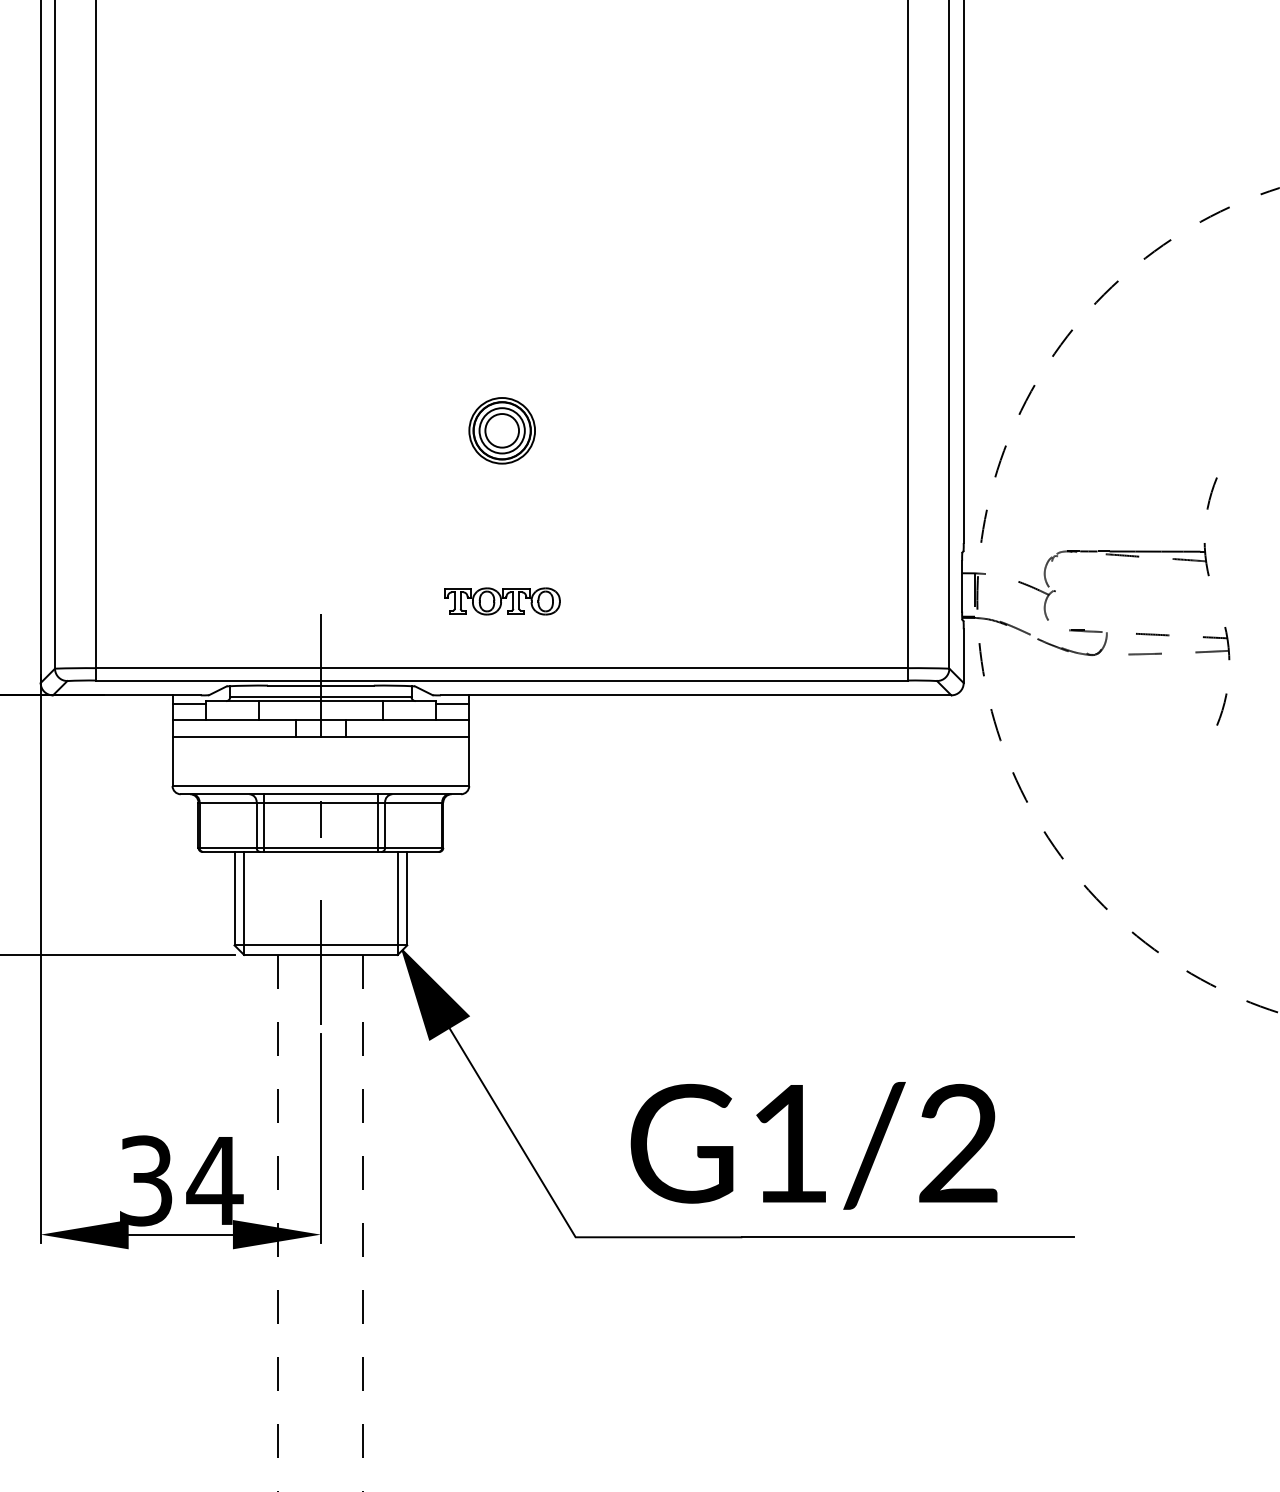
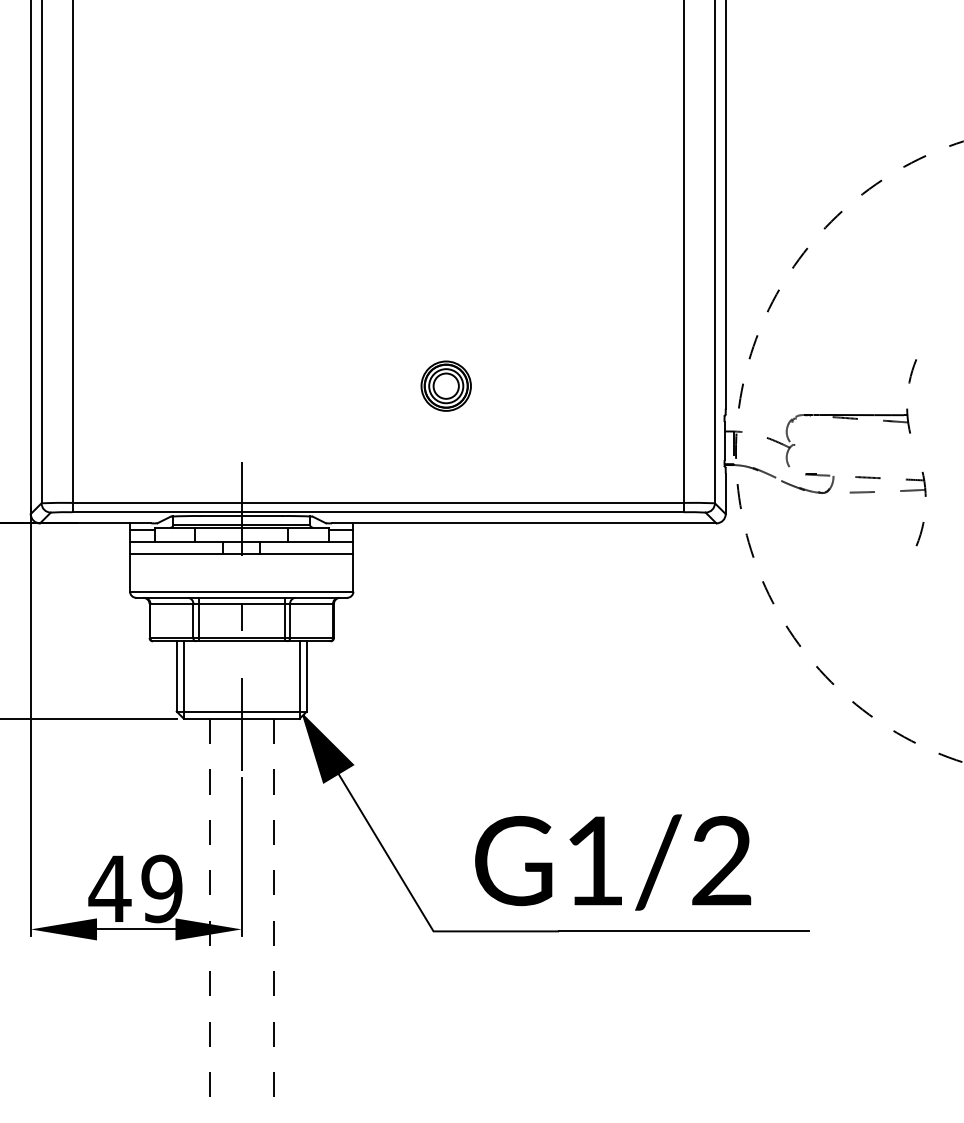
part: (501, 429) -> (445, 385), moved
part: (502, 601) -> (378, 452), removed
text: (179, 1180) -> (135, 888), 34 -> 49

